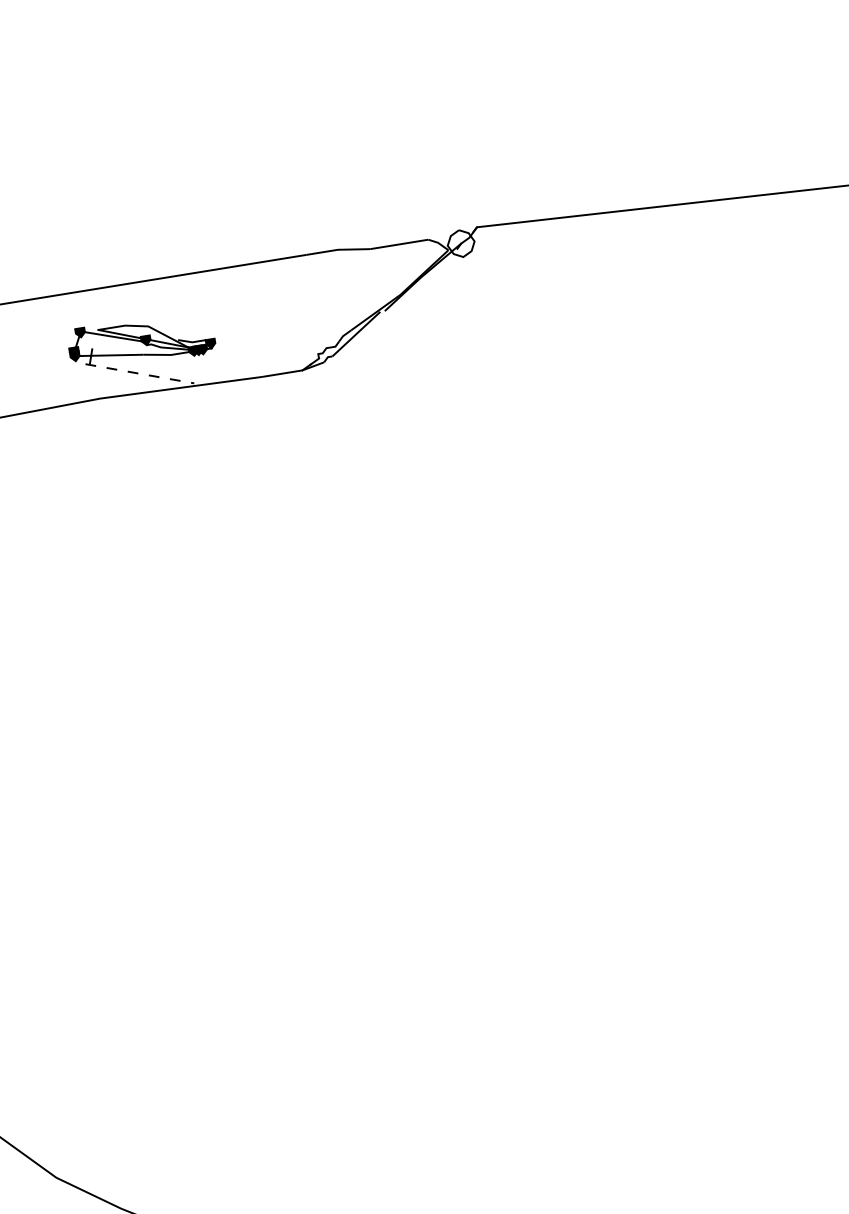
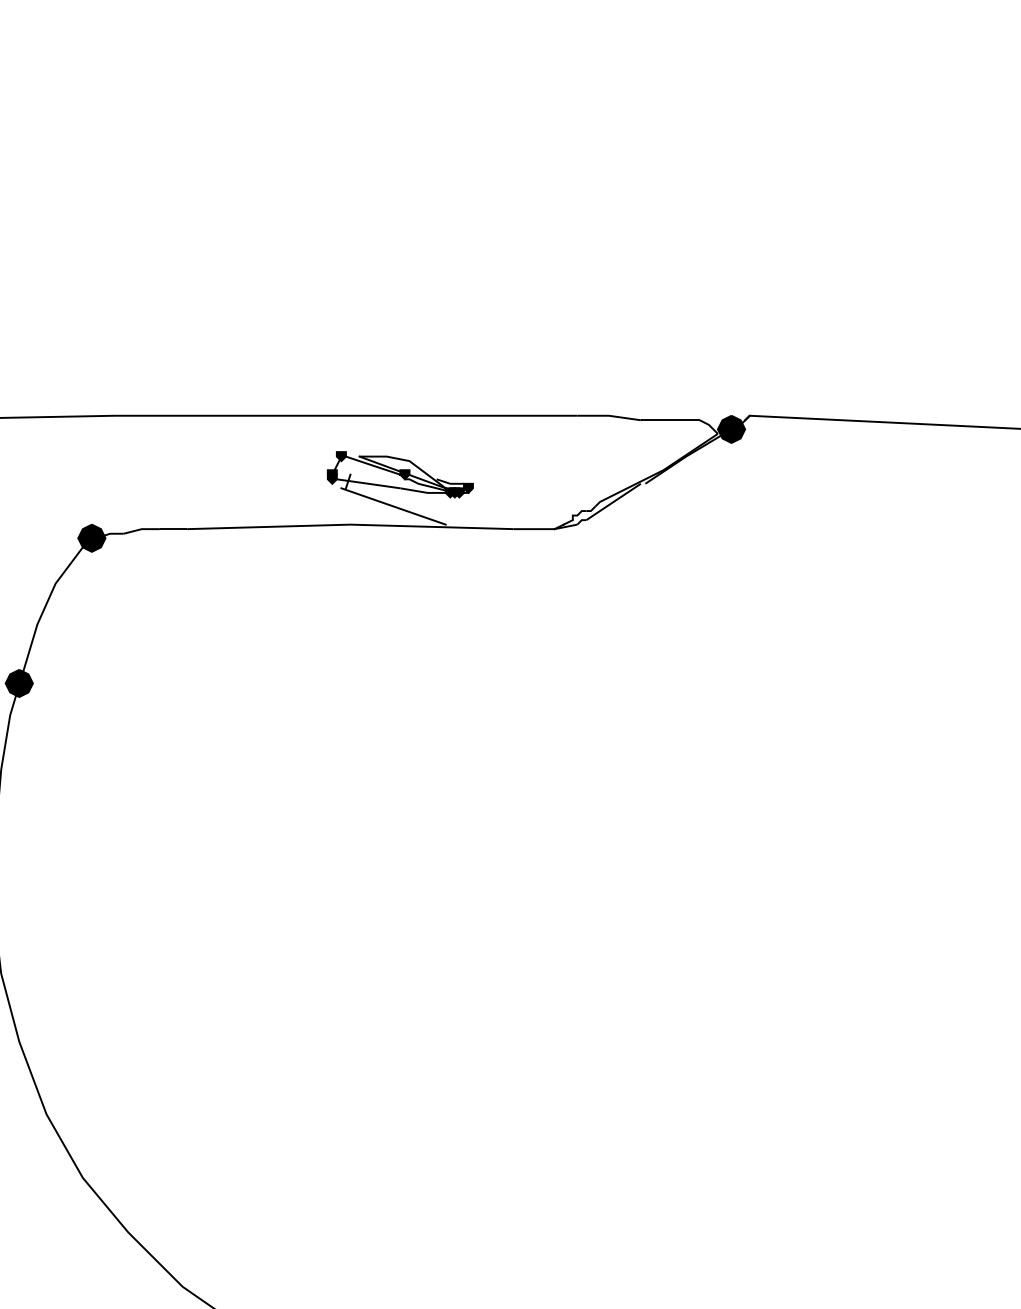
fill: (461, 242) -> (731, 428), added
line: (140, 373) -> (394, 506), dashed -> solid

